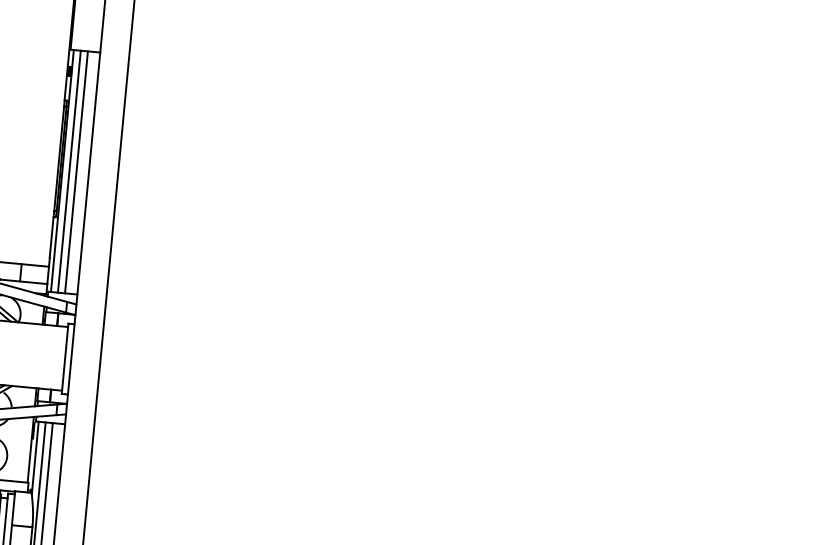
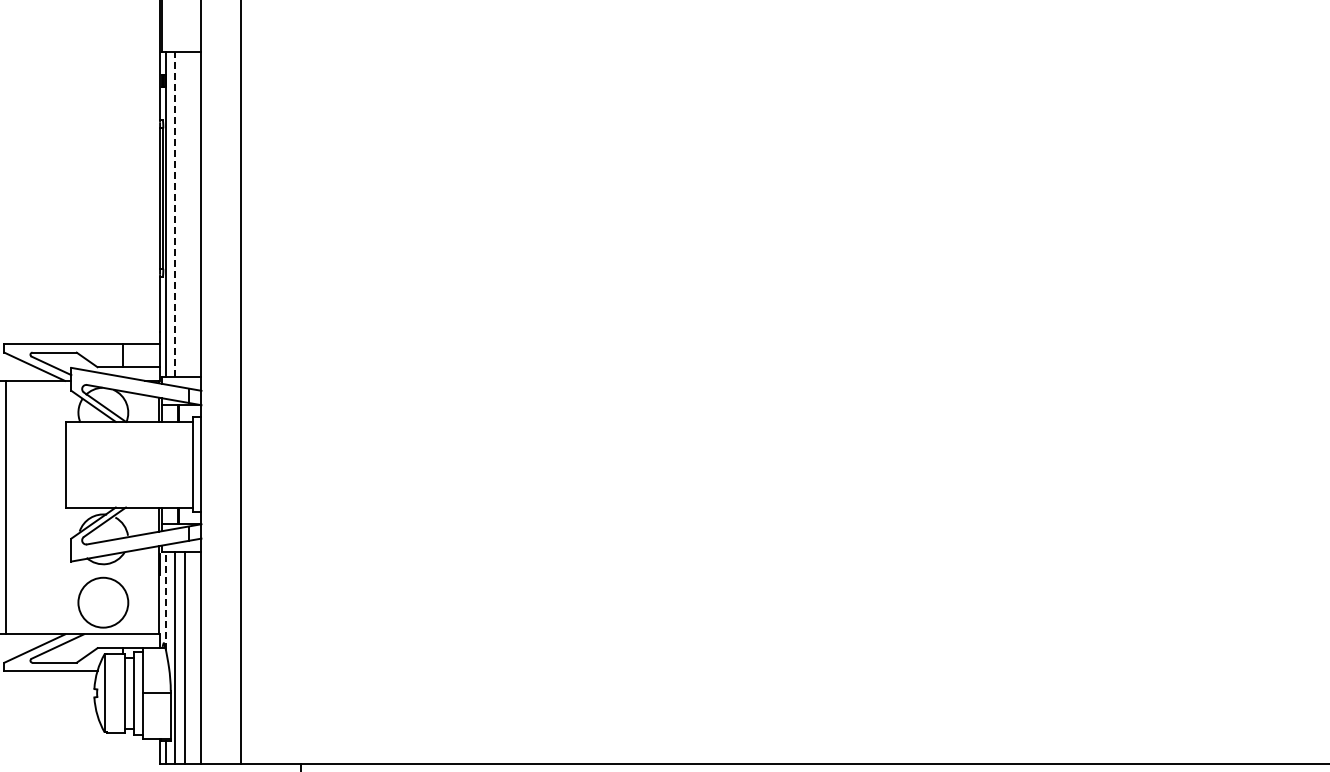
line: (69, 171) -> (175, 214), solid -> dashed
line: (76, 172) -> (184, 214), removed
line: (35, 457) -> (165, 600), solid -> dashed

